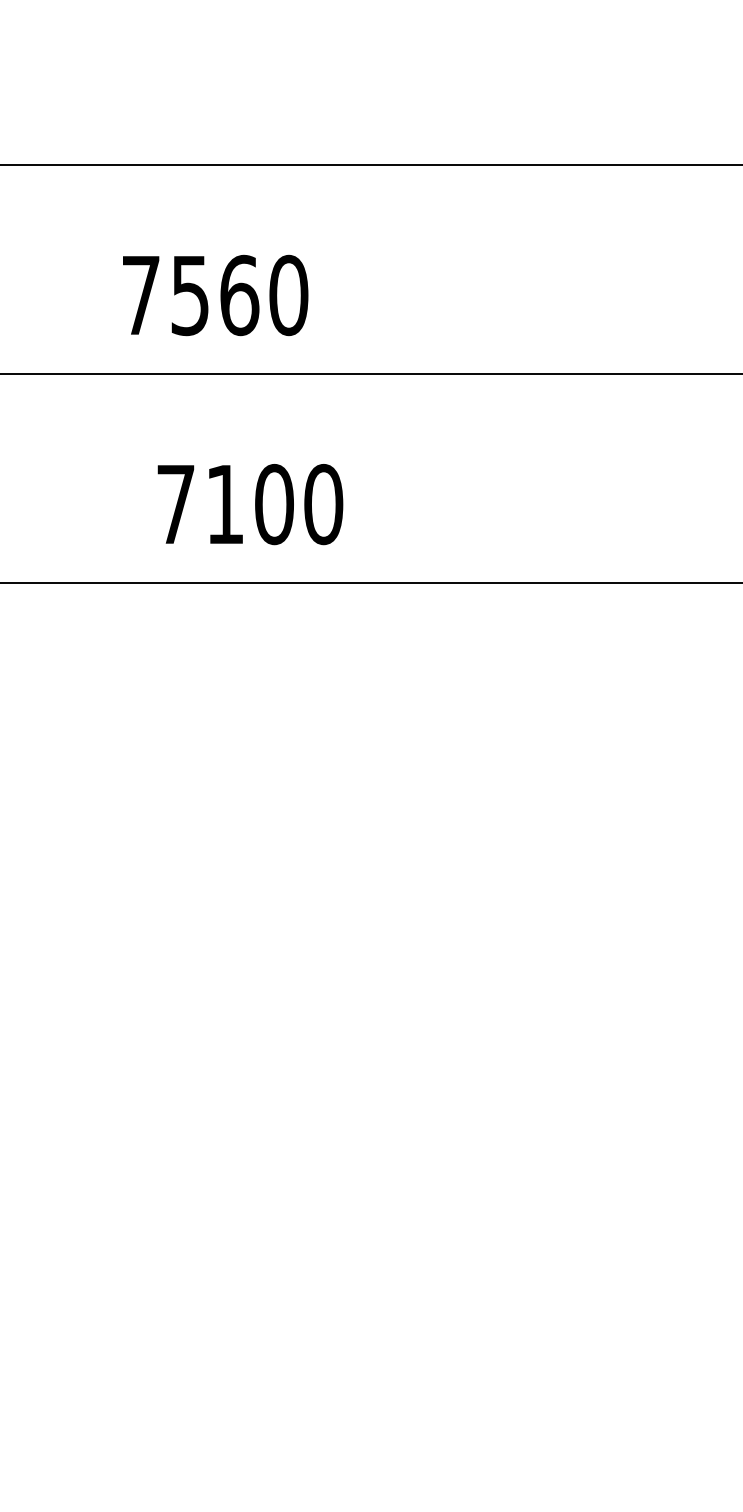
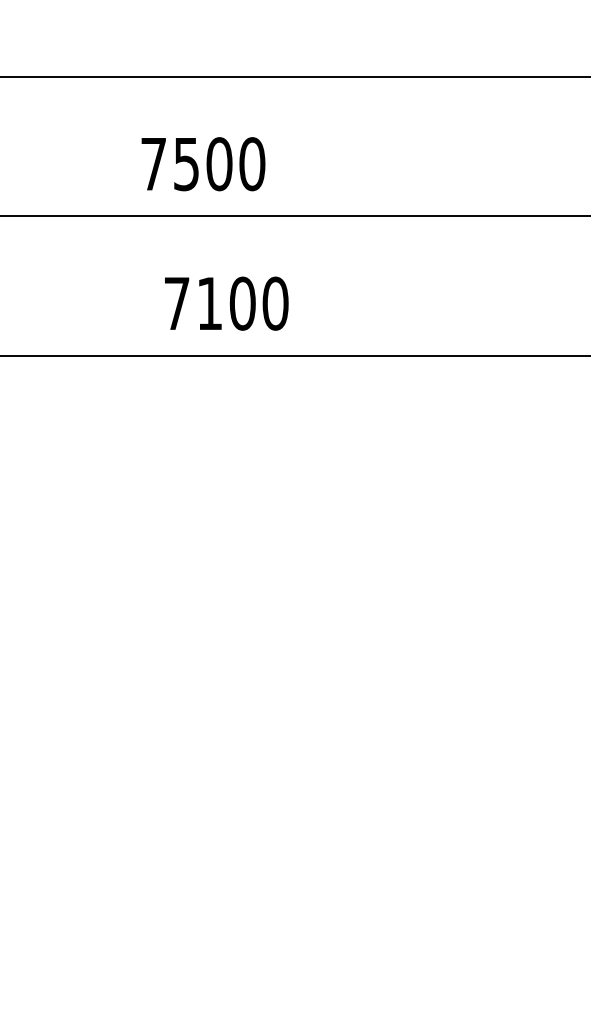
text: (239, 295) -> (219, 164), 7560 -> 7500

